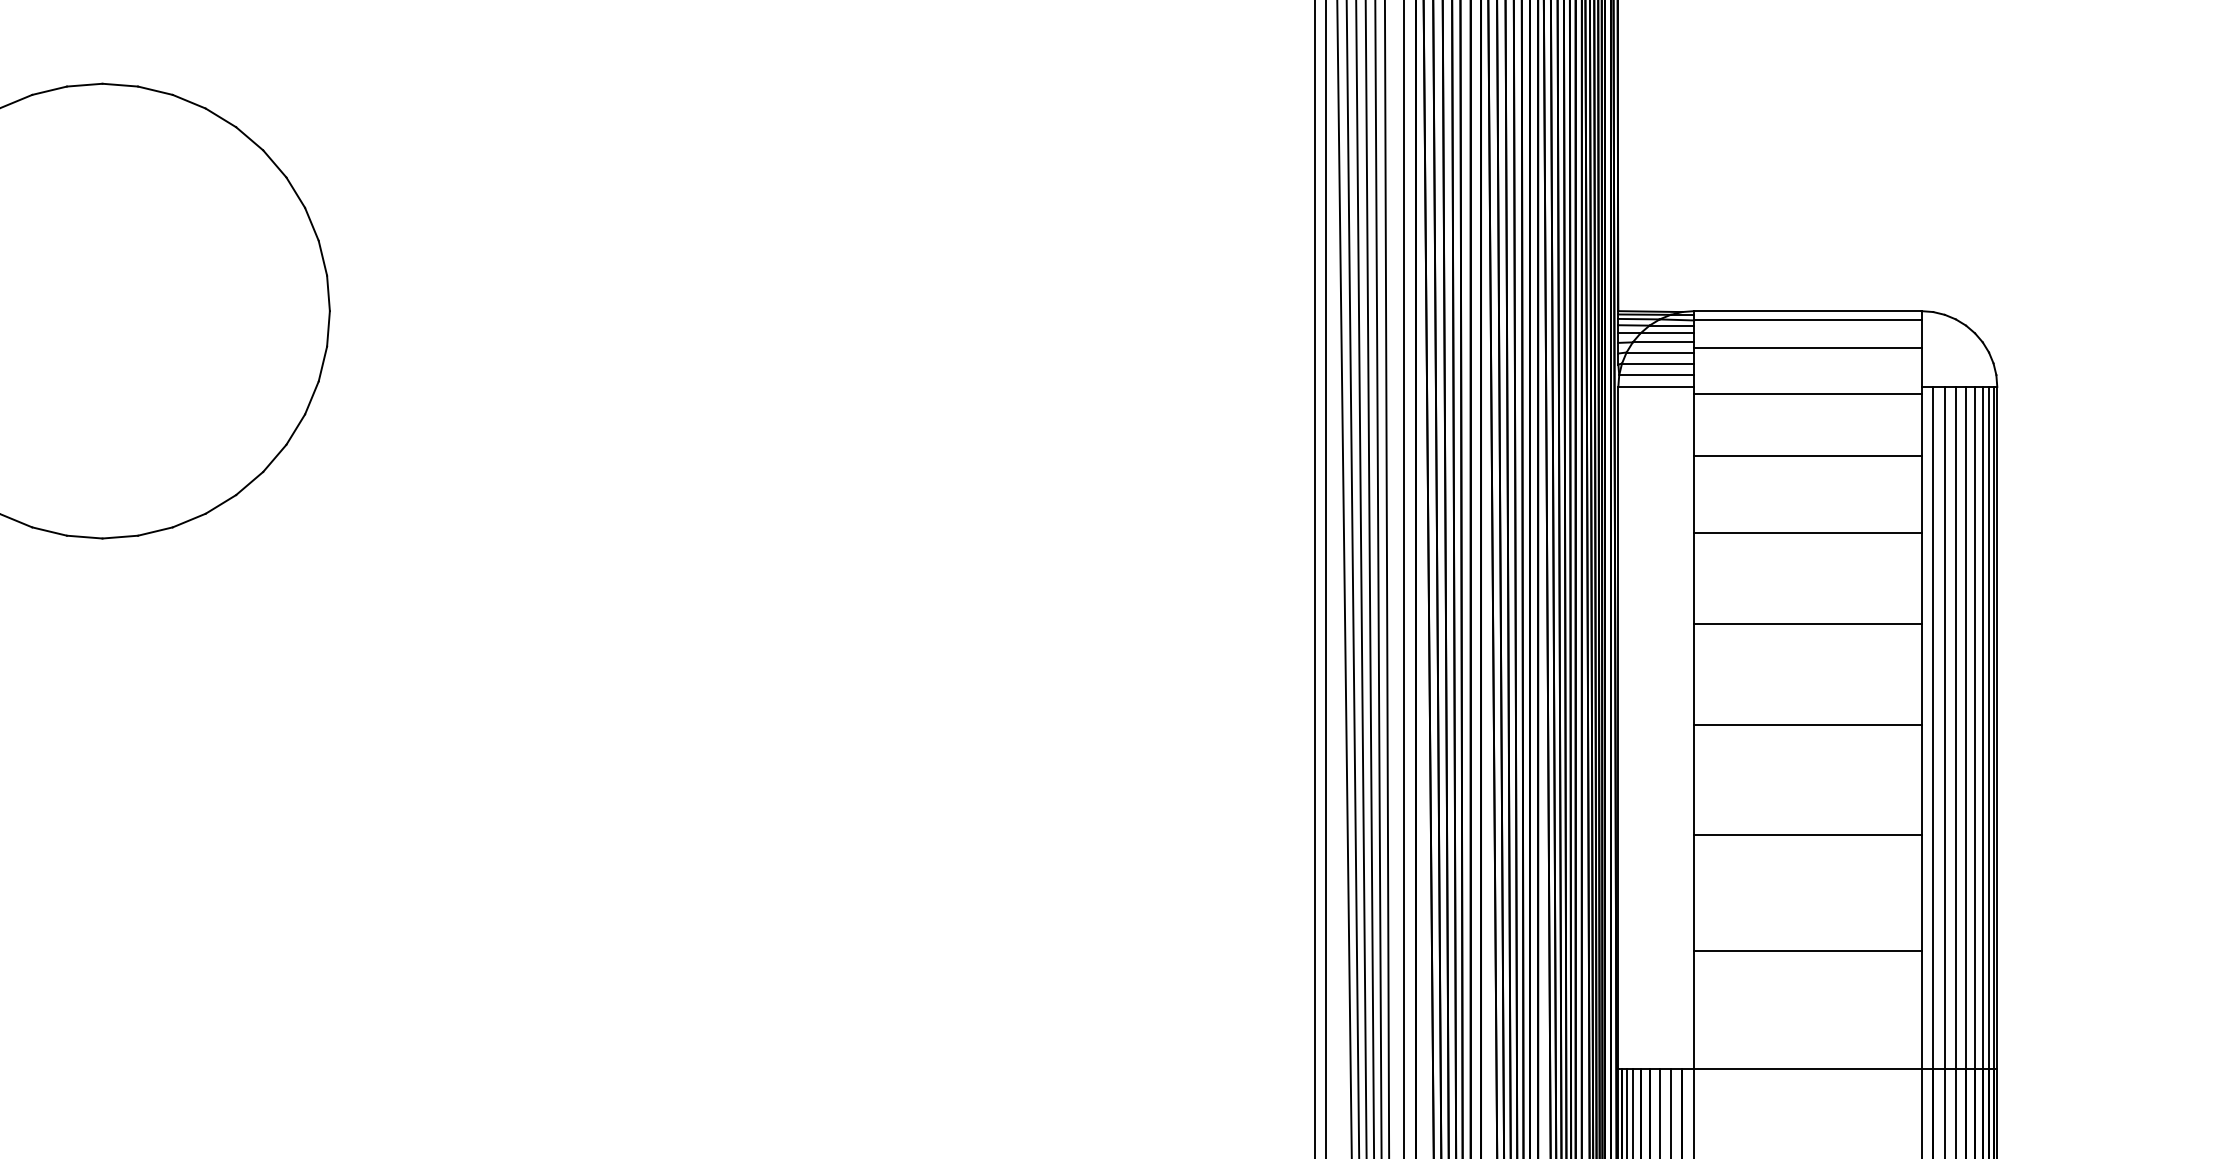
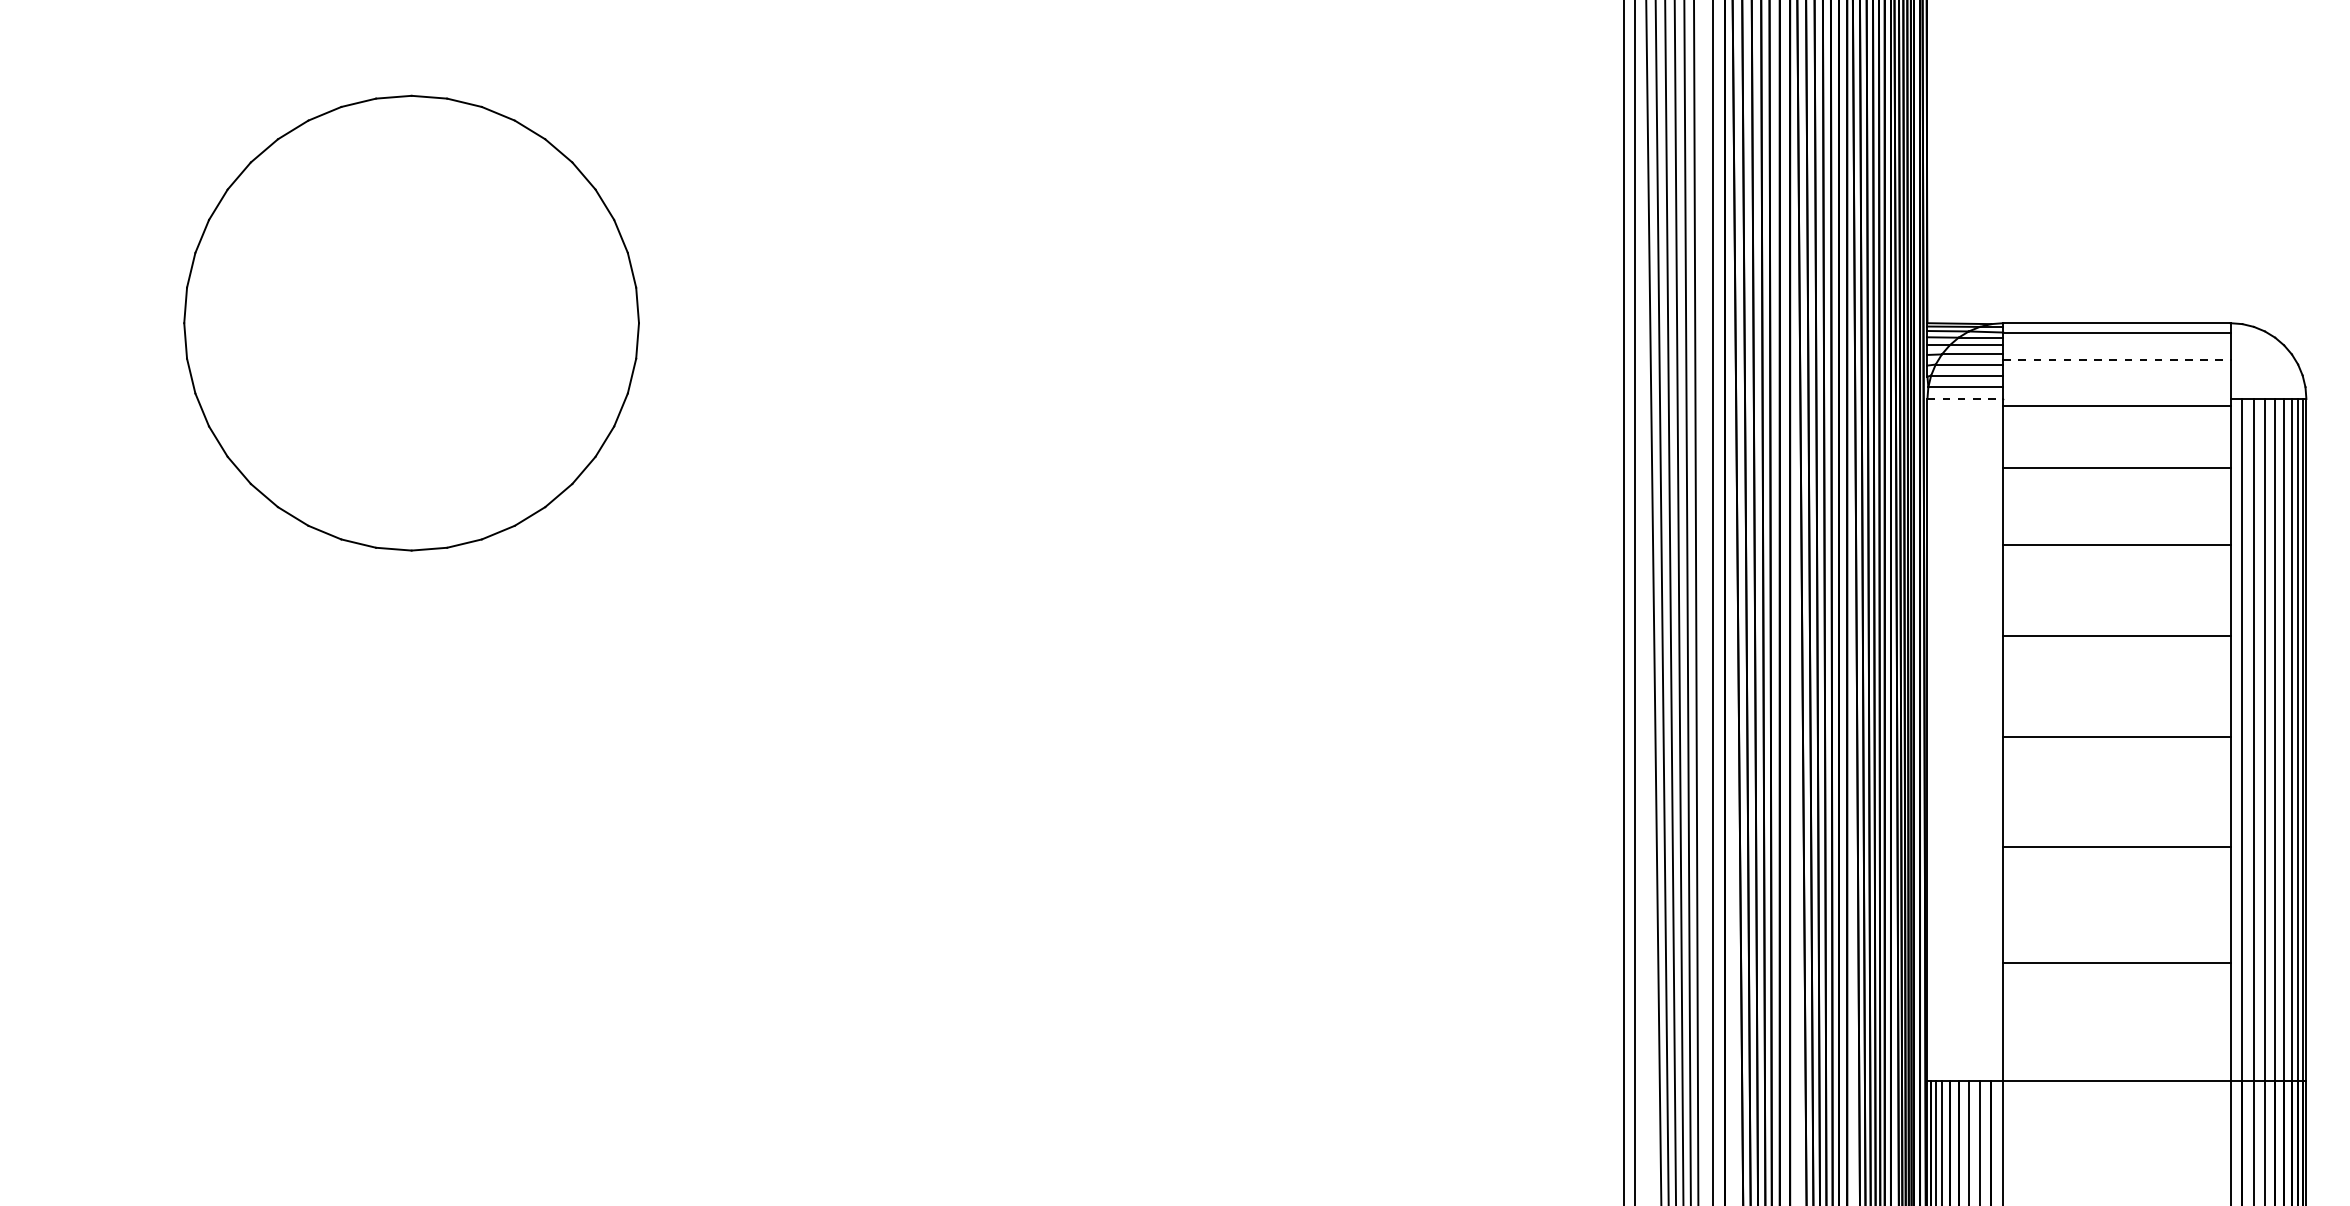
line: (1807, 348) -> (2116, 360), solid -> dashed
line: (1656, 387) -> (1965, 399), solid -> dashed

